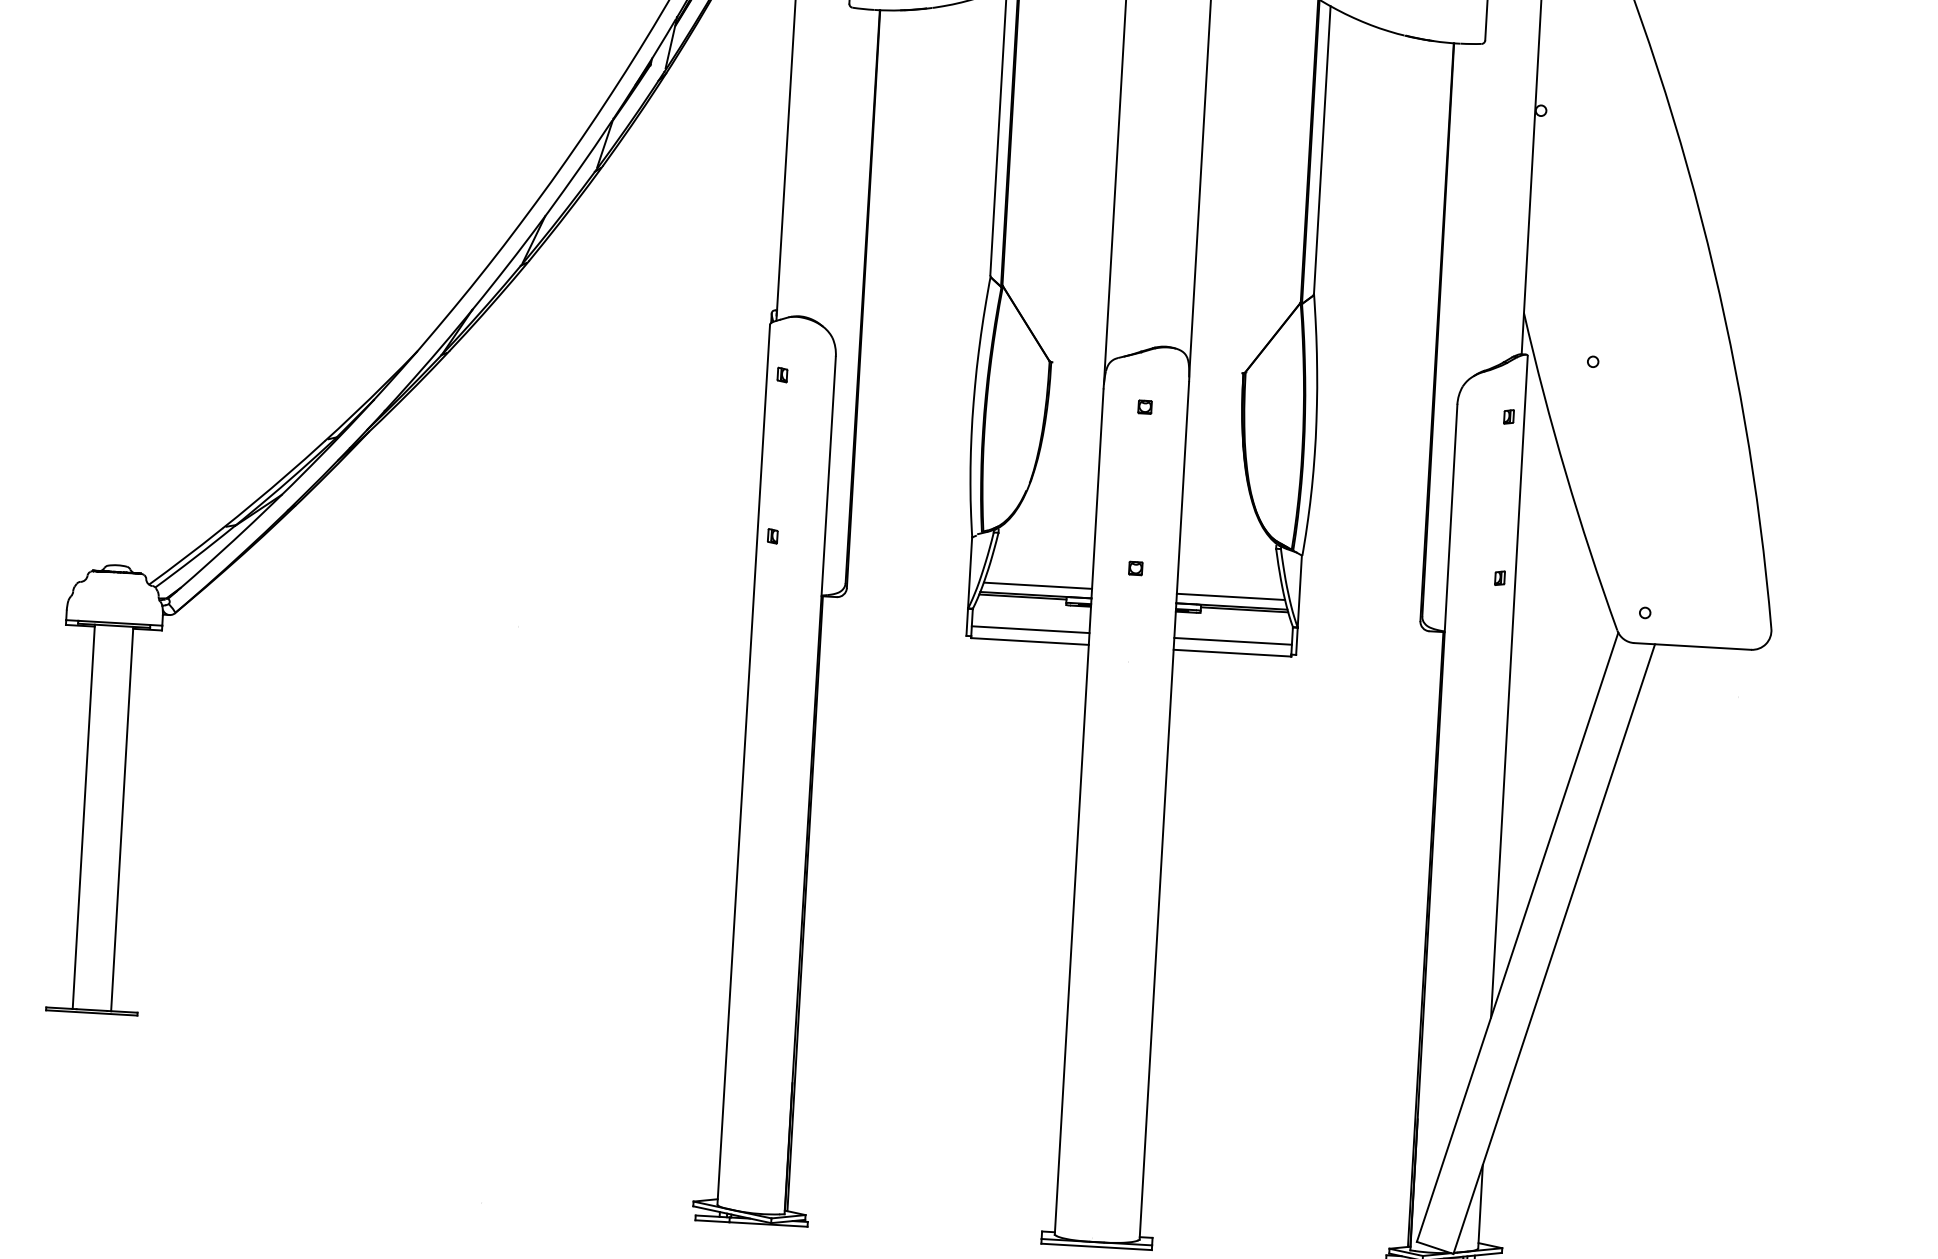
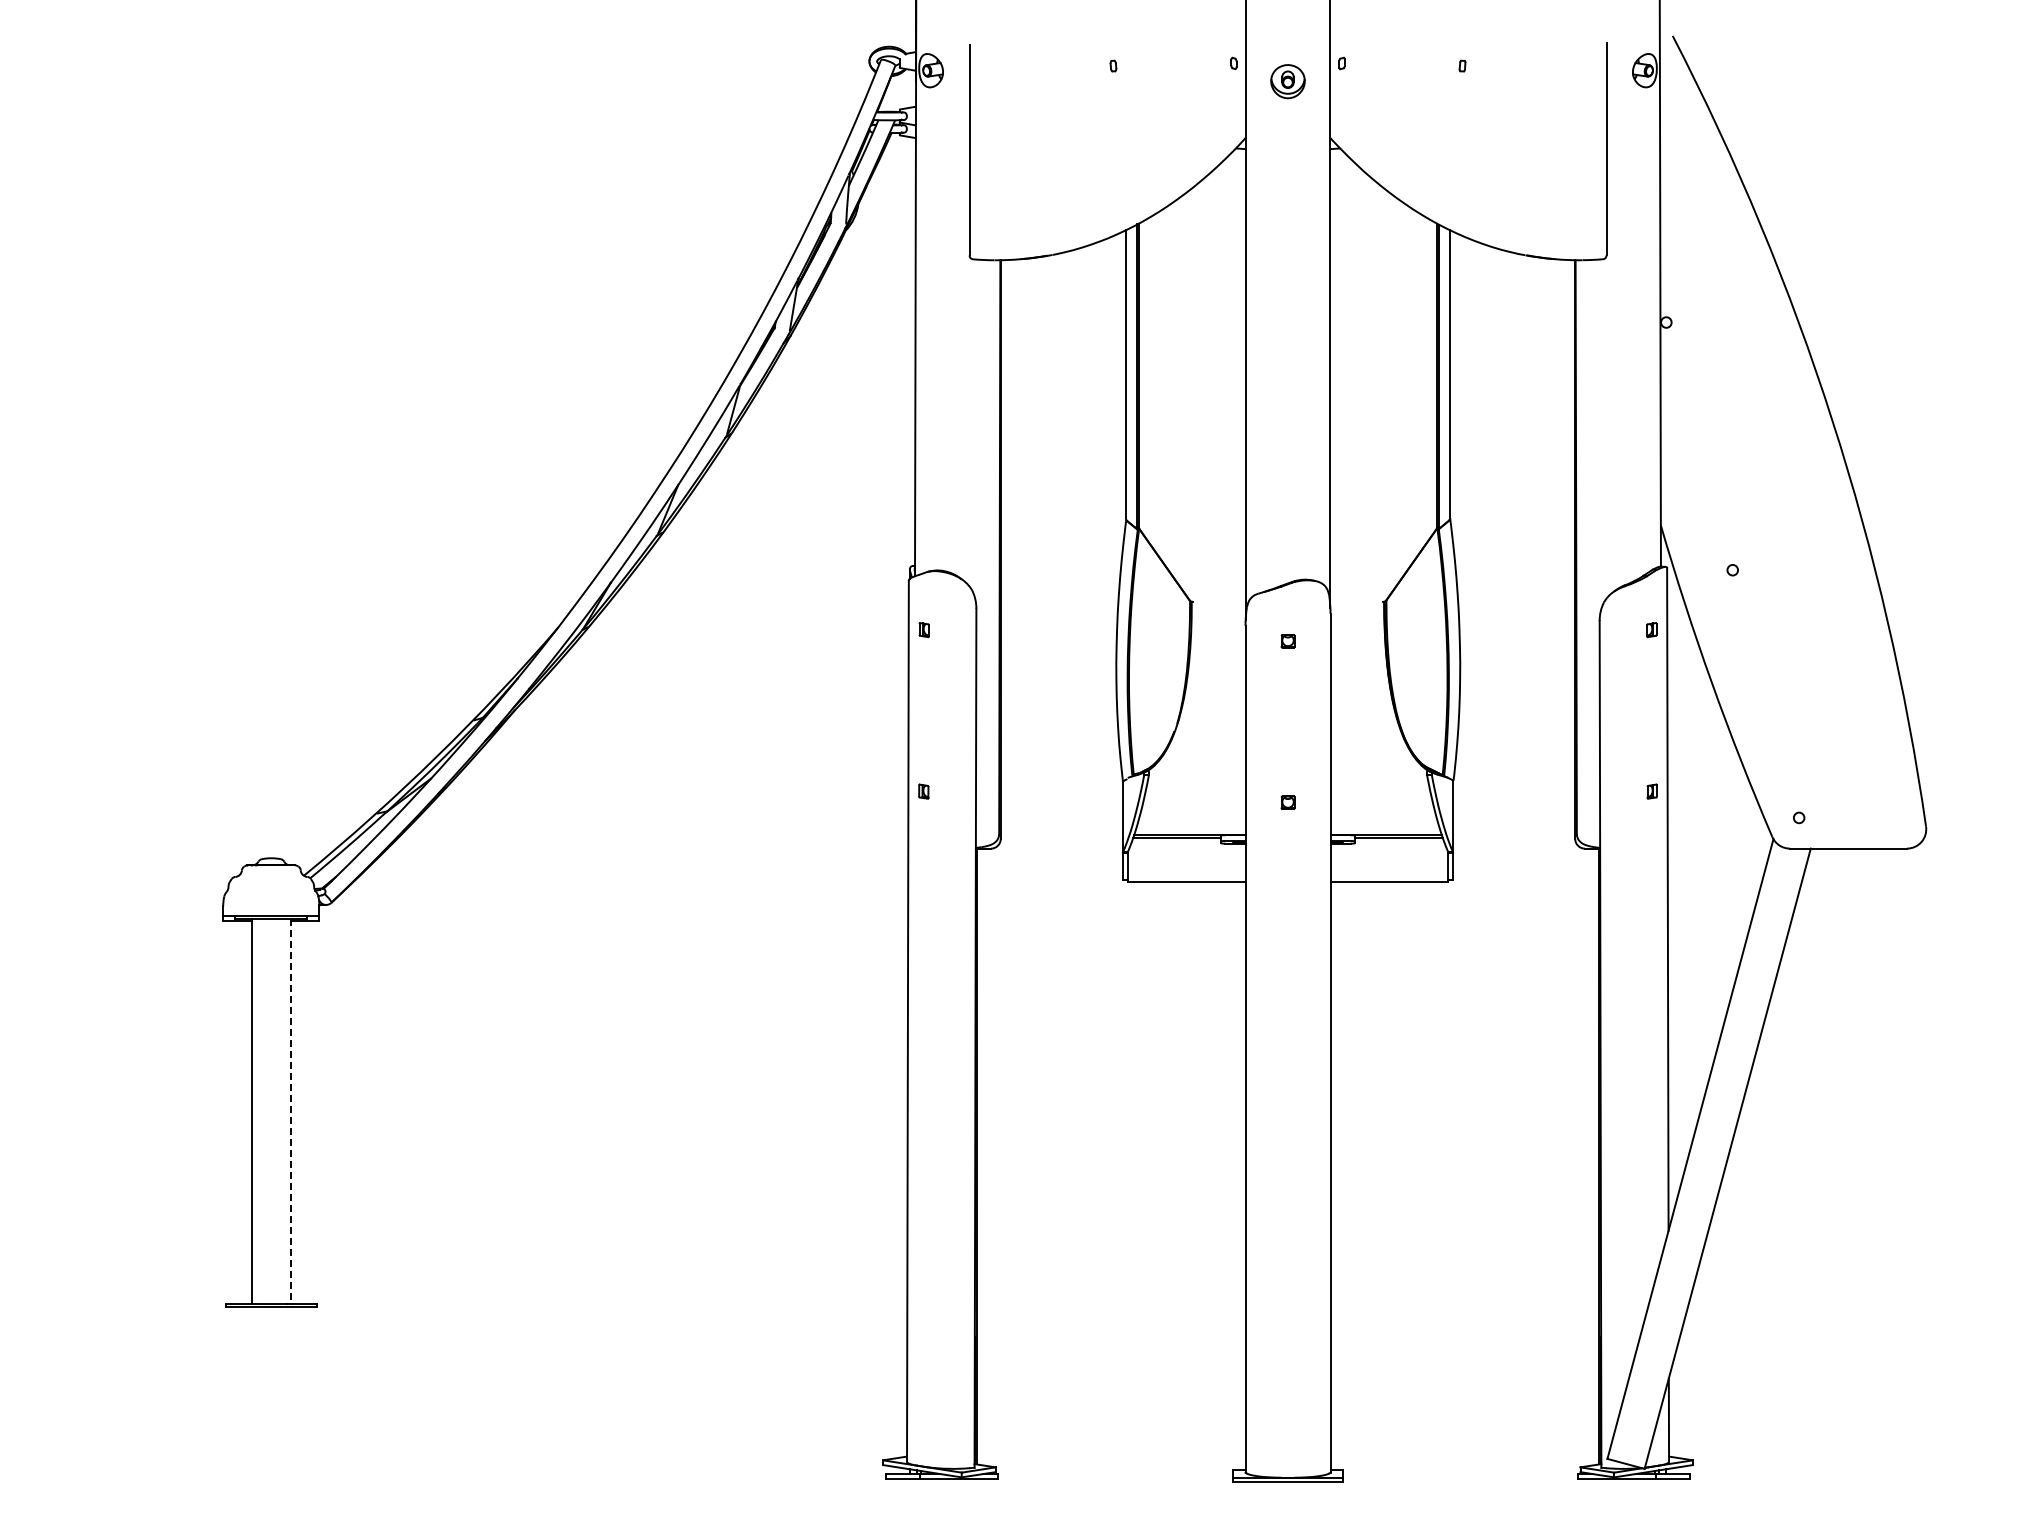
line: (1038, 585) -> (1191, 825), removed
line: (1230, 596) -> (1384, 825), removed
line: (1030, 629) -> (1186, 869), removed
line: (1233, 640) -> (1389, 869), removed
line: (122, 819) -> (290, 1111), solid -> dashed

